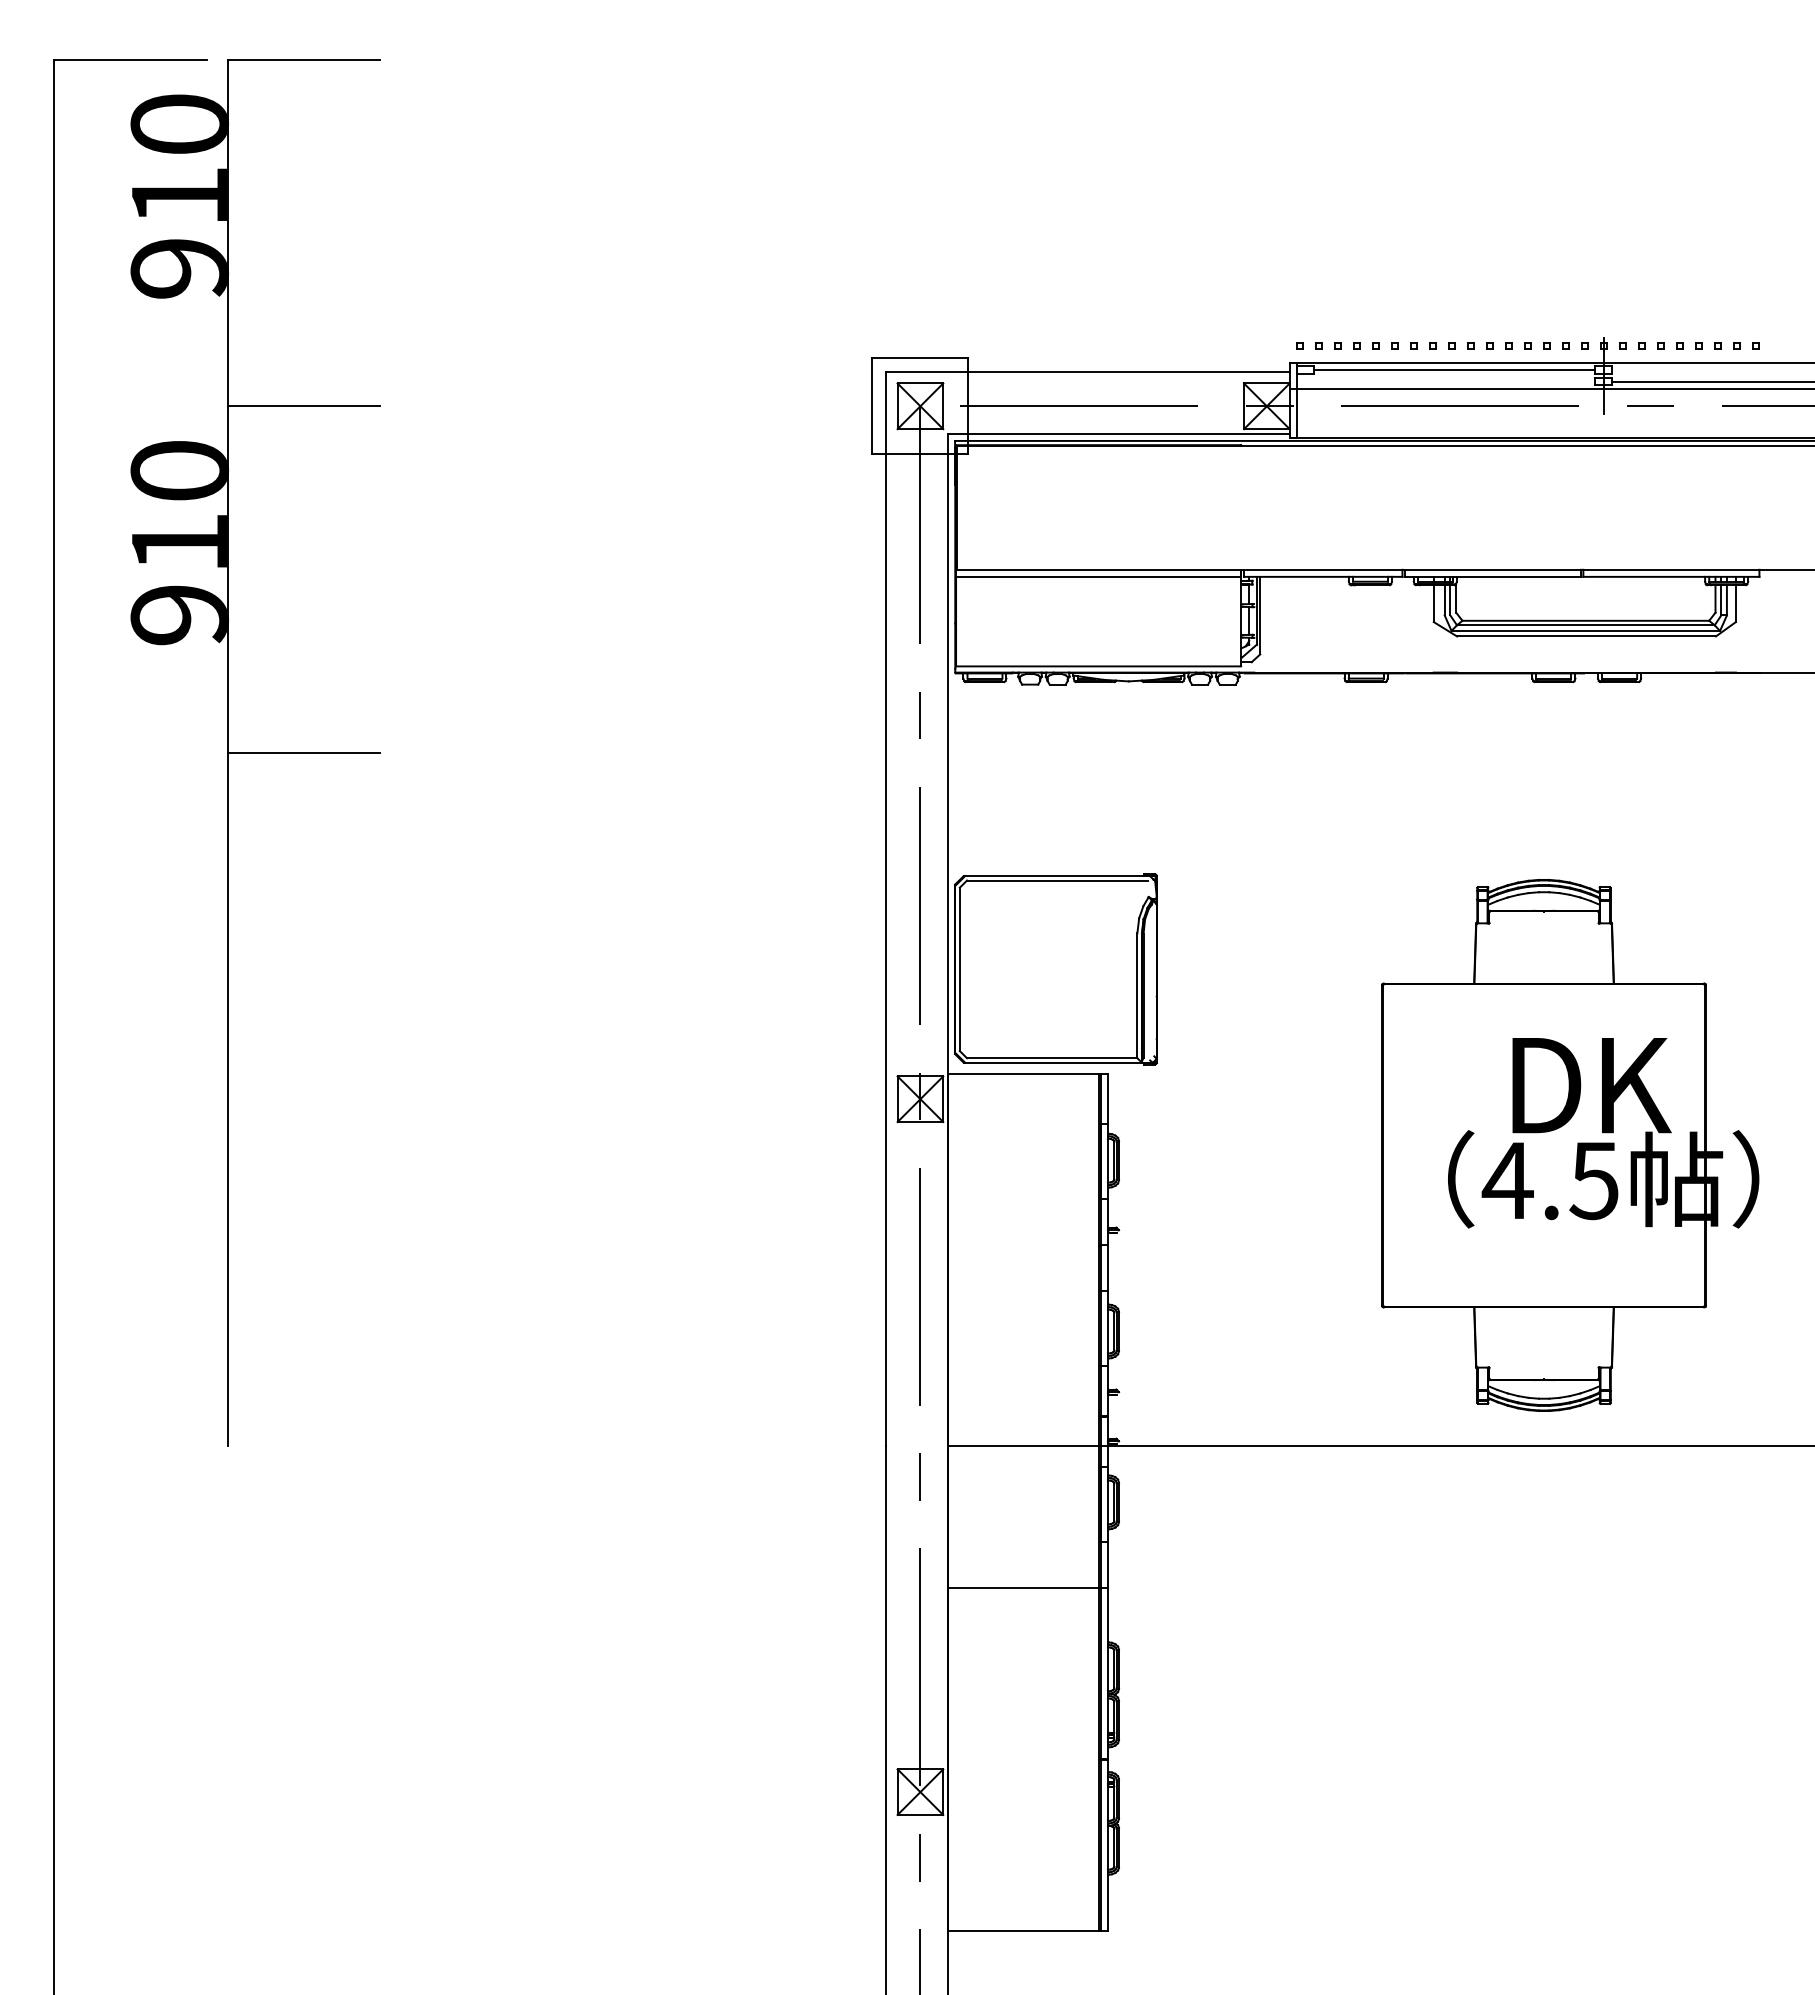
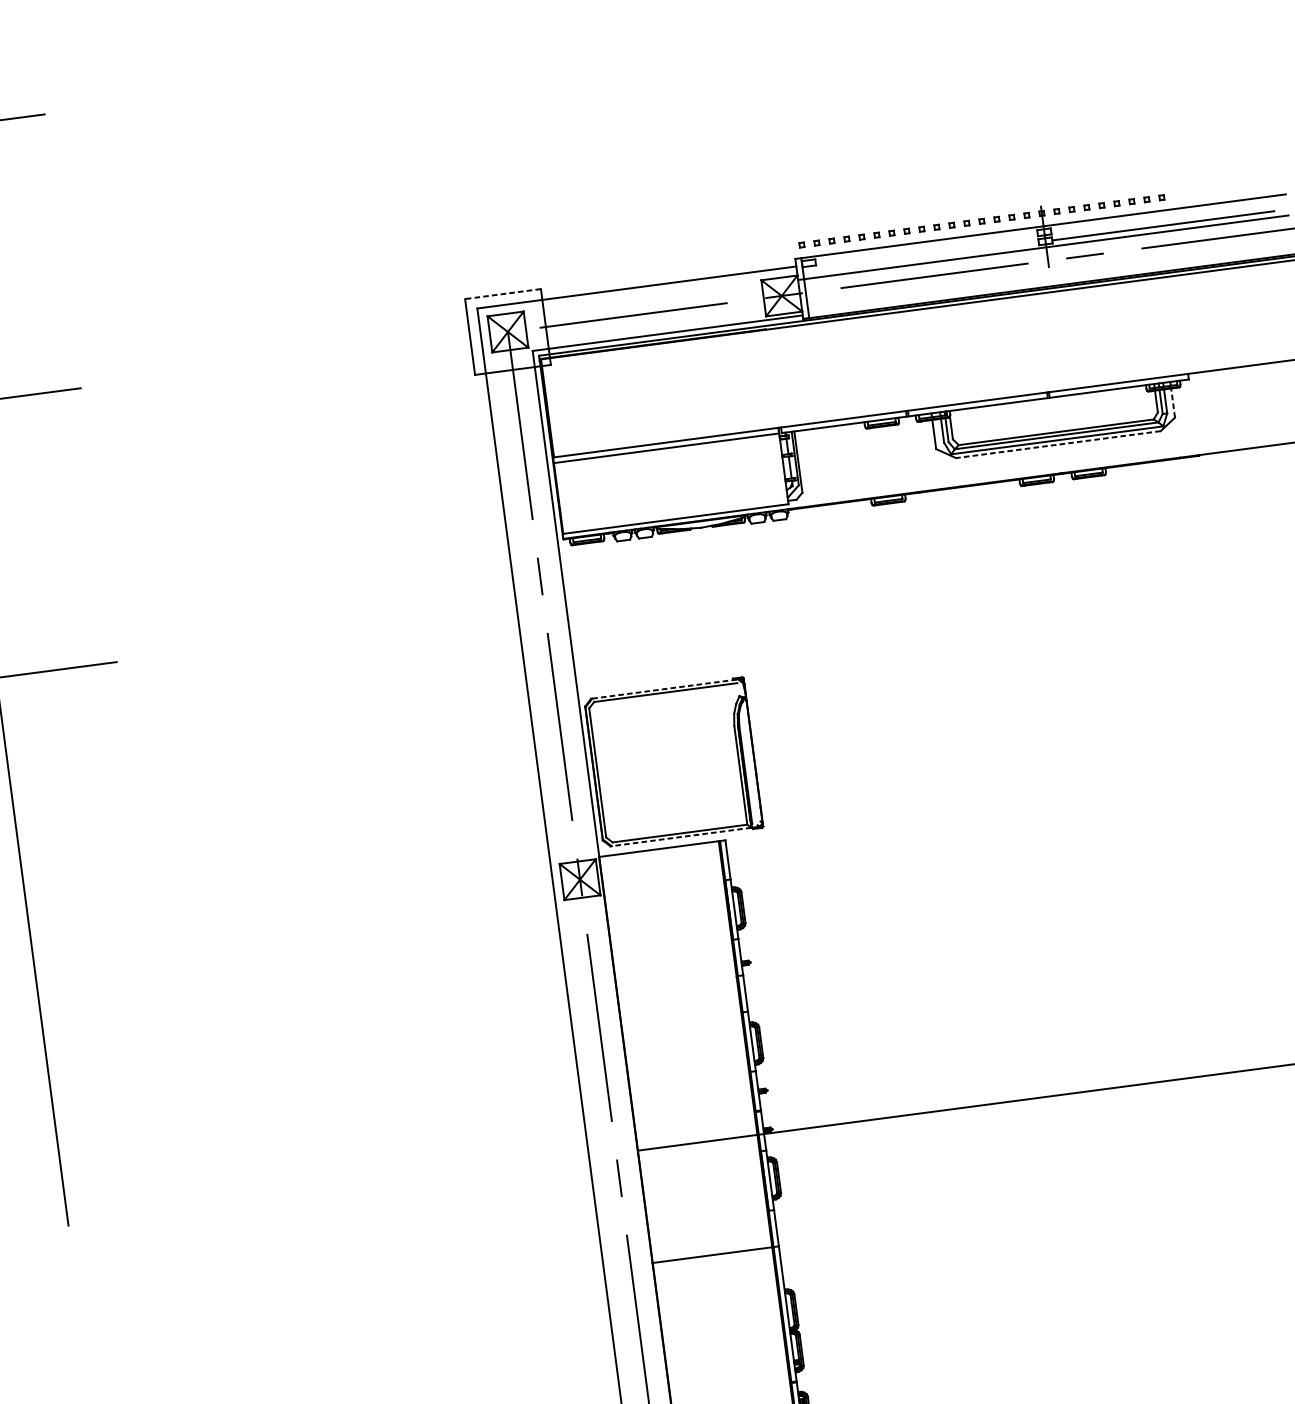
line: (920, 358) -> (503, 294), solid -> dashed
line: (1454, 370) -> (926, 248), removed
line: (1735, 603) -> (1172, 403), solid -> dashed
line: (1586, 636) -> (1058, 444), solid -> dashed
line: (1058, 876) -> (666, 689), solid -> dashed
line: (1053, 1062) -> (681, 836), solid -> dashed
part: (1570, 1145) -> (1098, 848), removed

